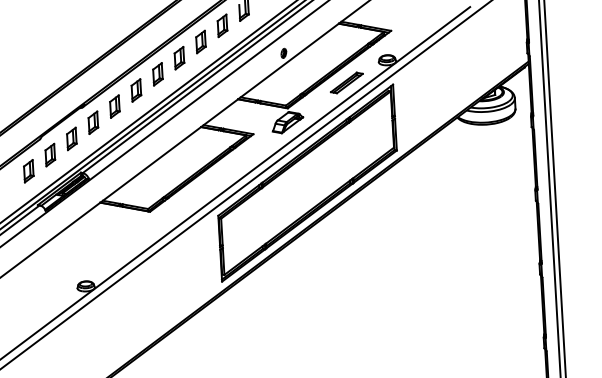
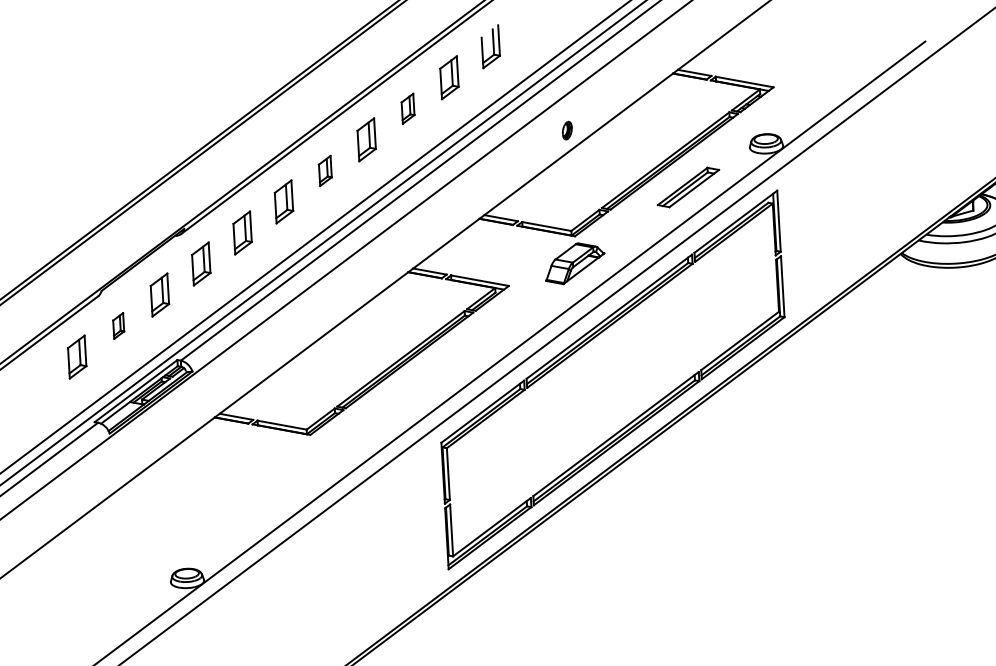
part: (200, 41) -> (407, 107), size x0.7
part: (157, 74) -> (324, 171), size x0.7
part: (50, 154) -> (118, 324), size x0.6

